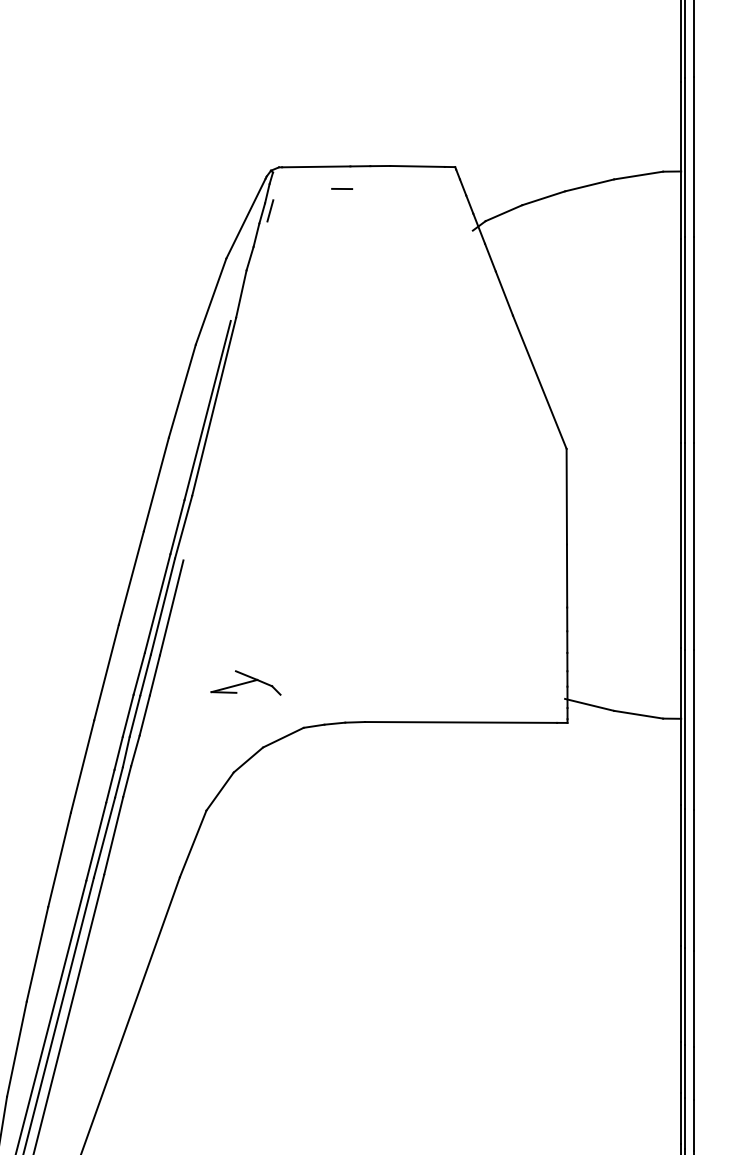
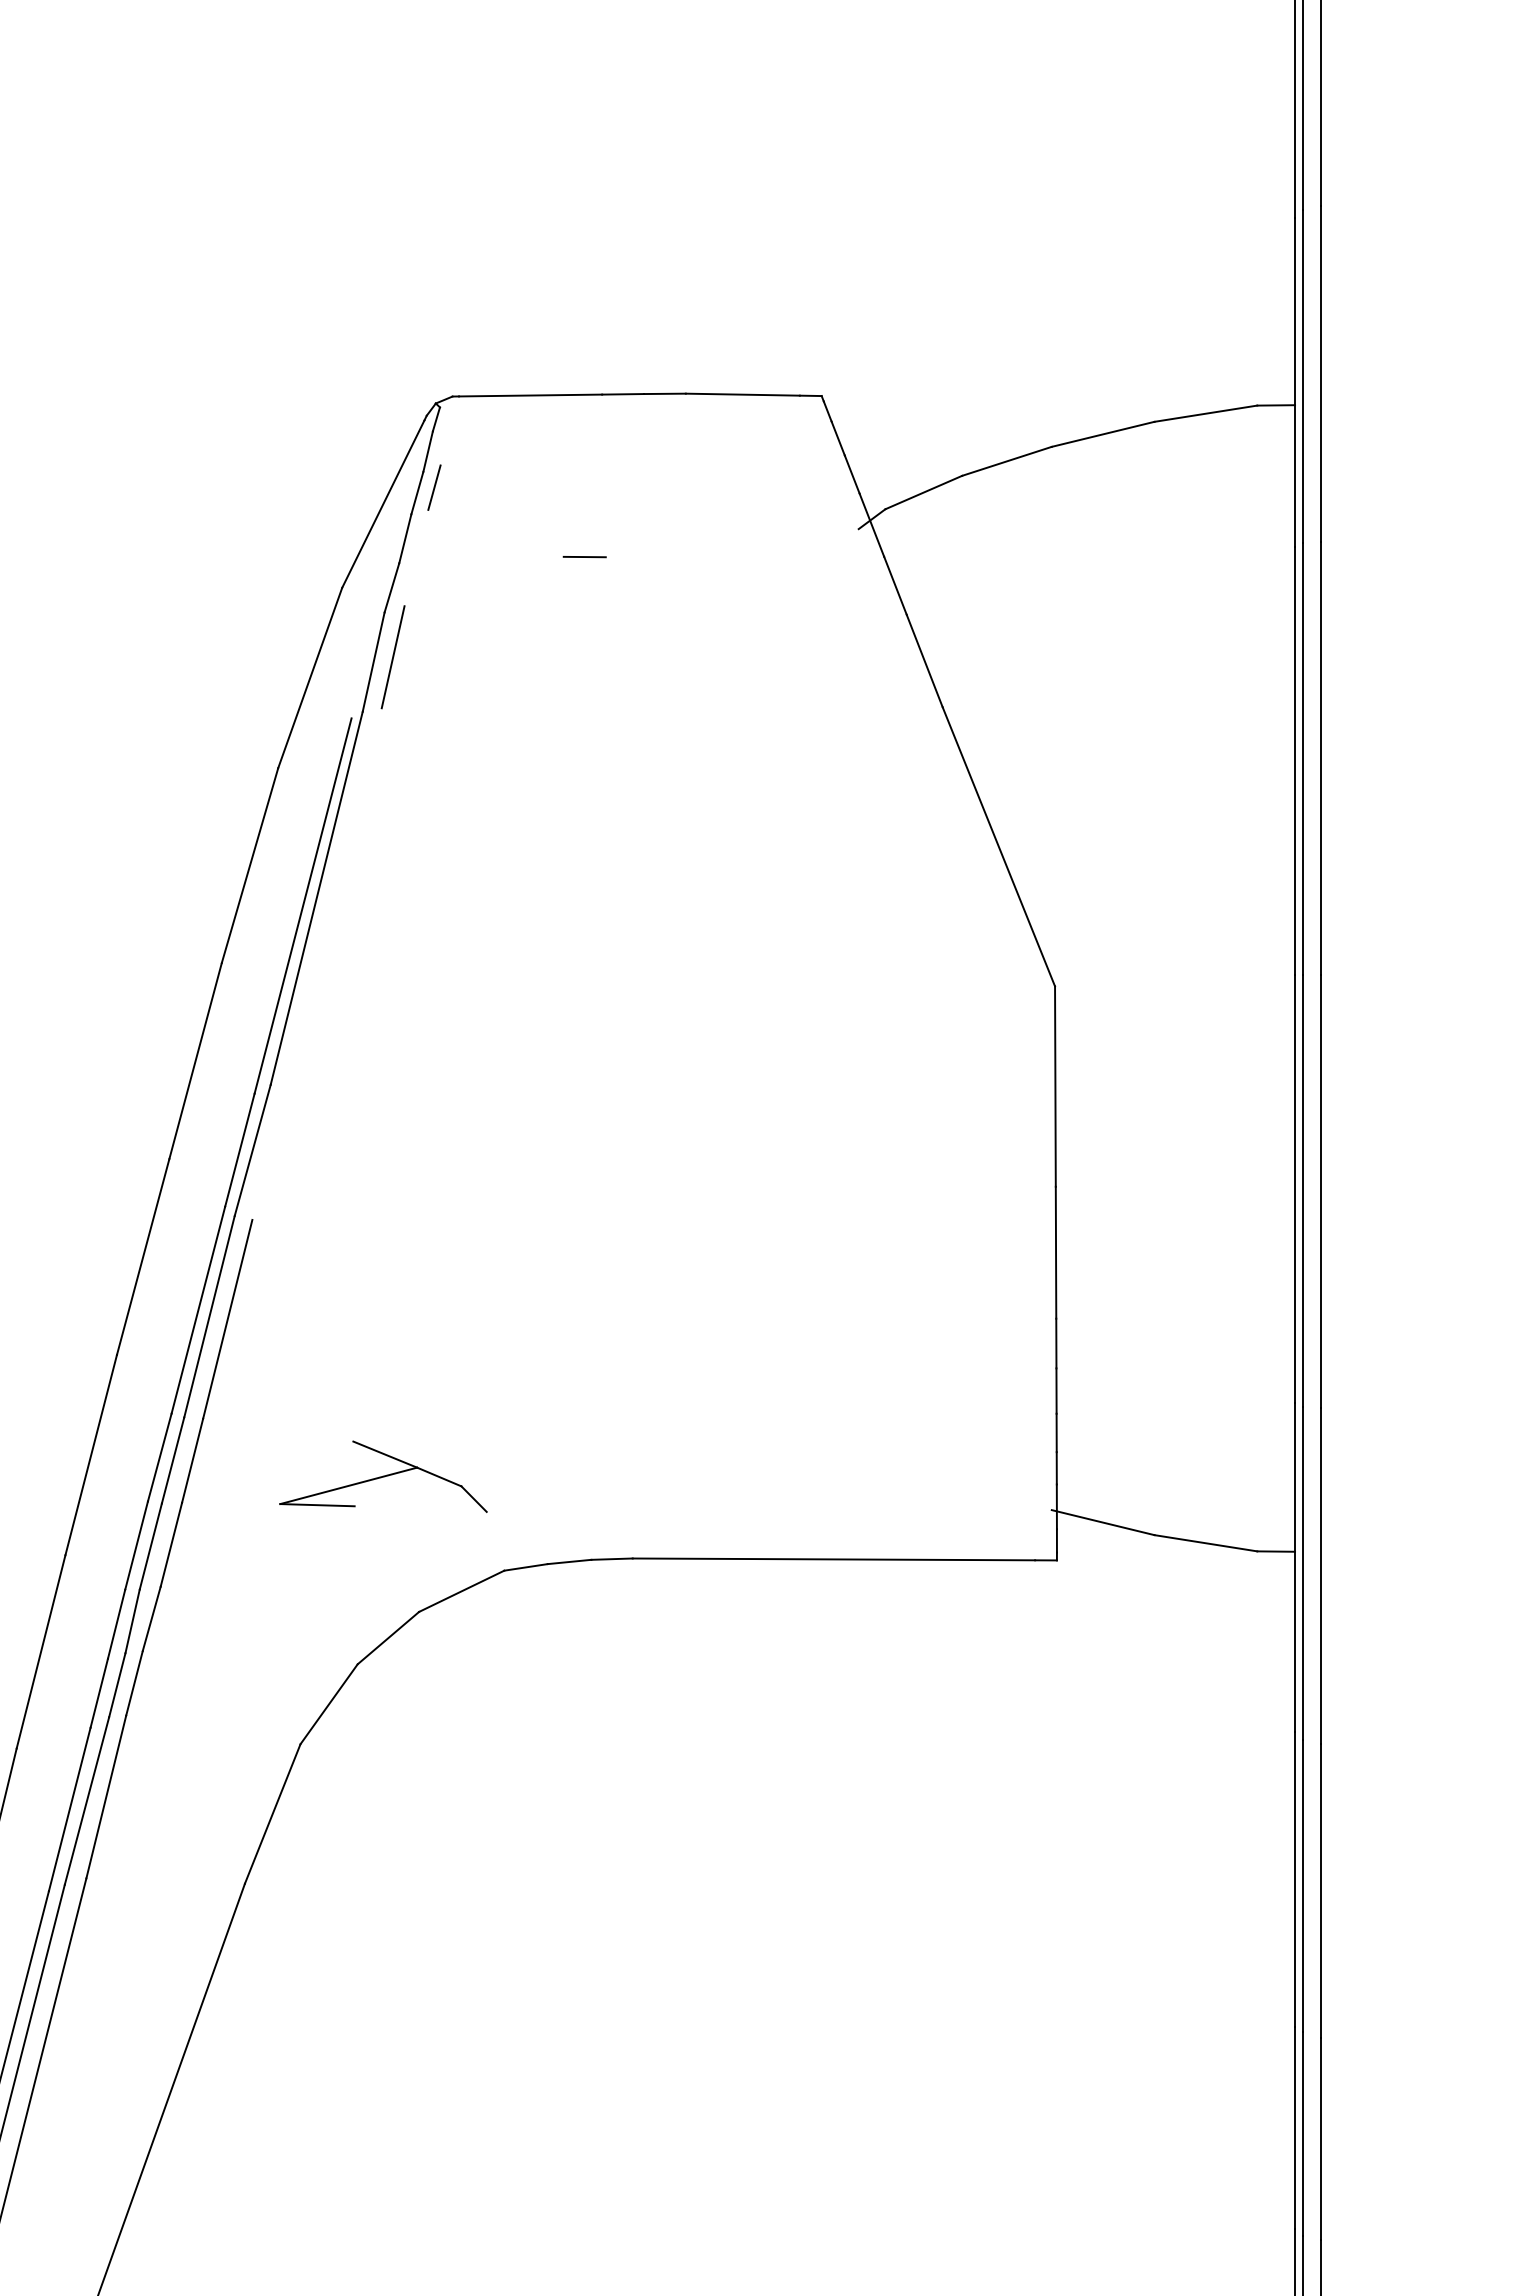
line: (342, 188) -> (585, 556), moved
line: (250, 291) -> (392, 656), added
part: (245, 682) -> (382, 1475), size x1.43

